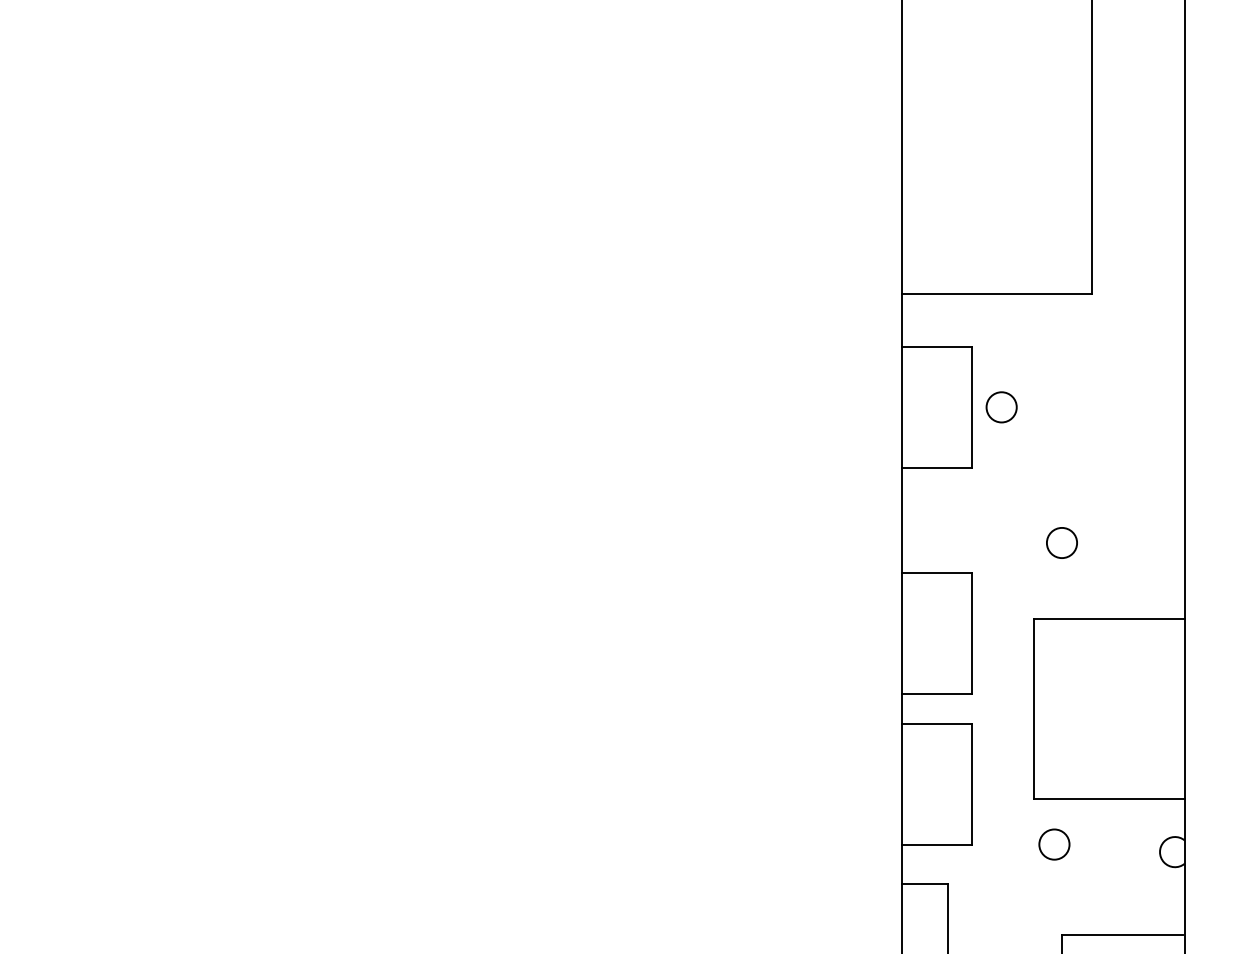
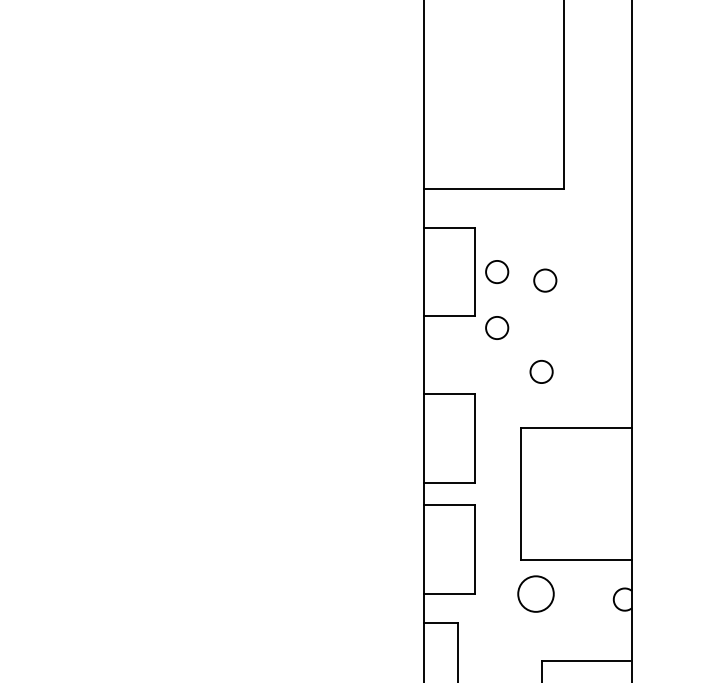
circle: (1066, 418) -> (544, 280), added
circle: (1001, 483) -> (497, 328), added
circle: (1054, 844) -> (536, 593), size x1.6

